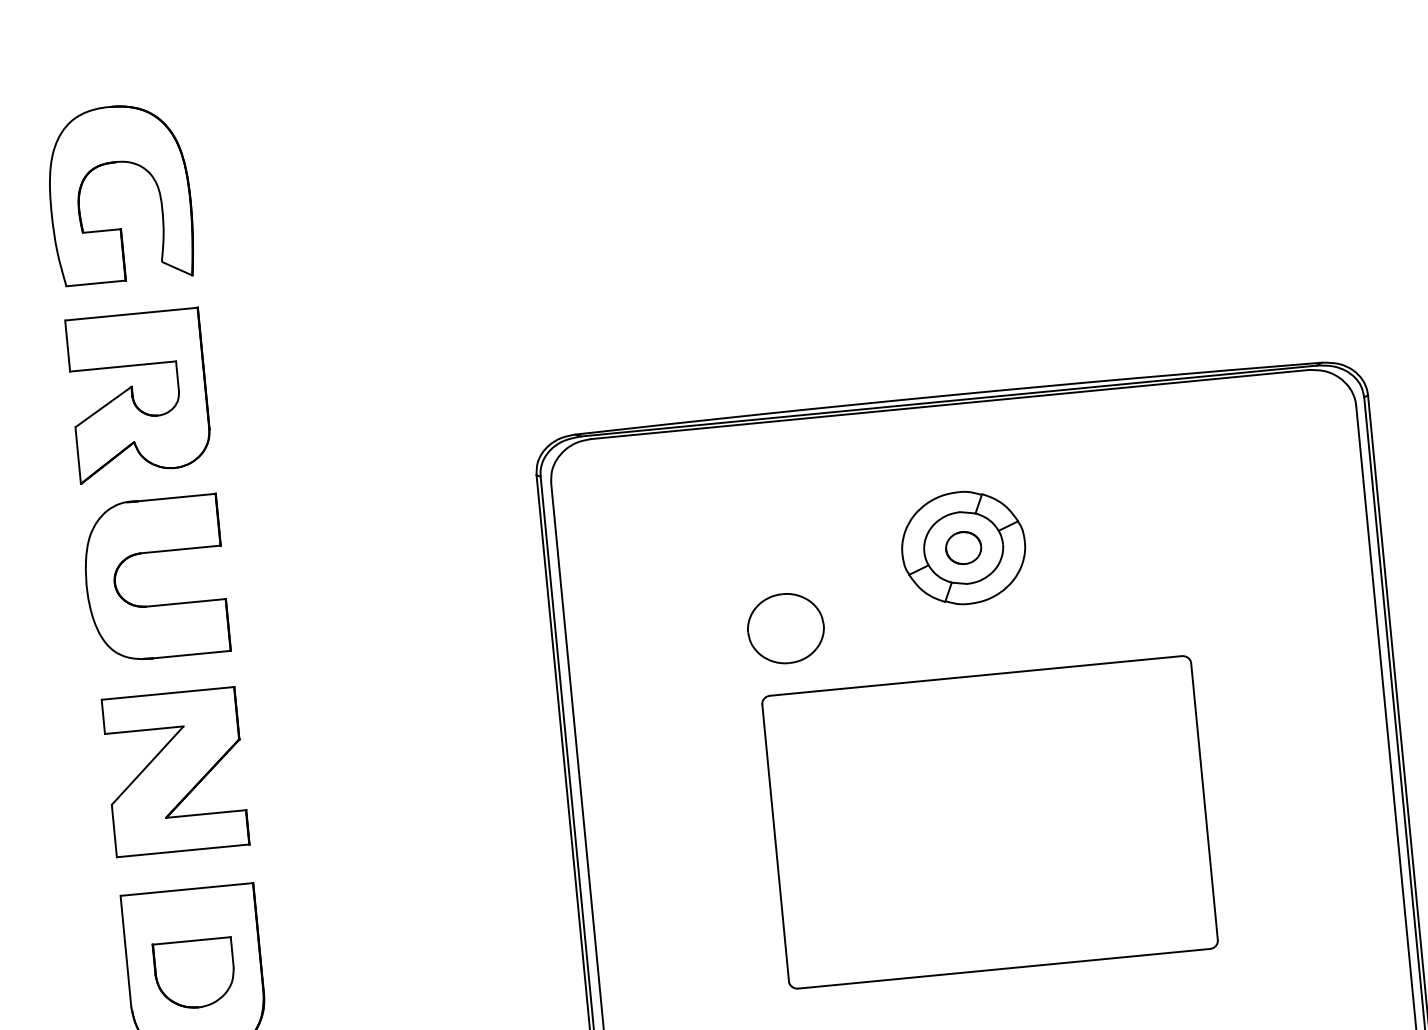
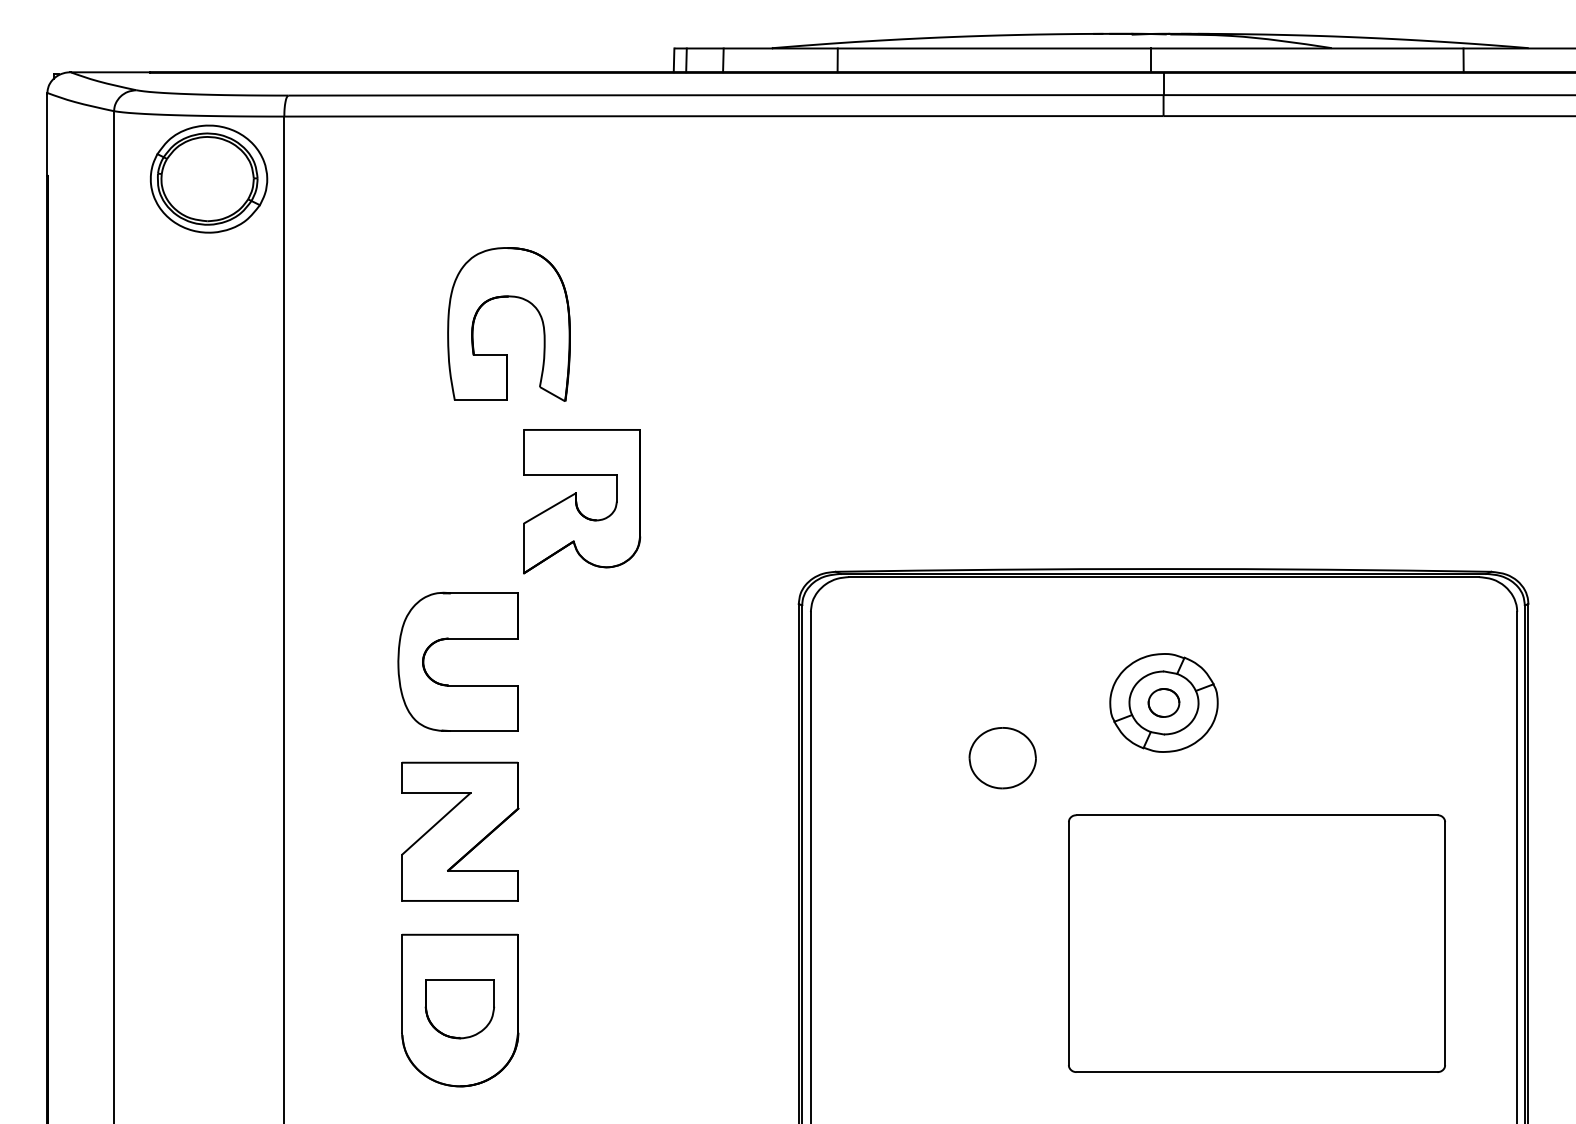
part: (116, 163) -> (508, 297), moved
part: (139, 395) -> (582, 501), moved
part: (989, 822) -> (1256, 943), moved

